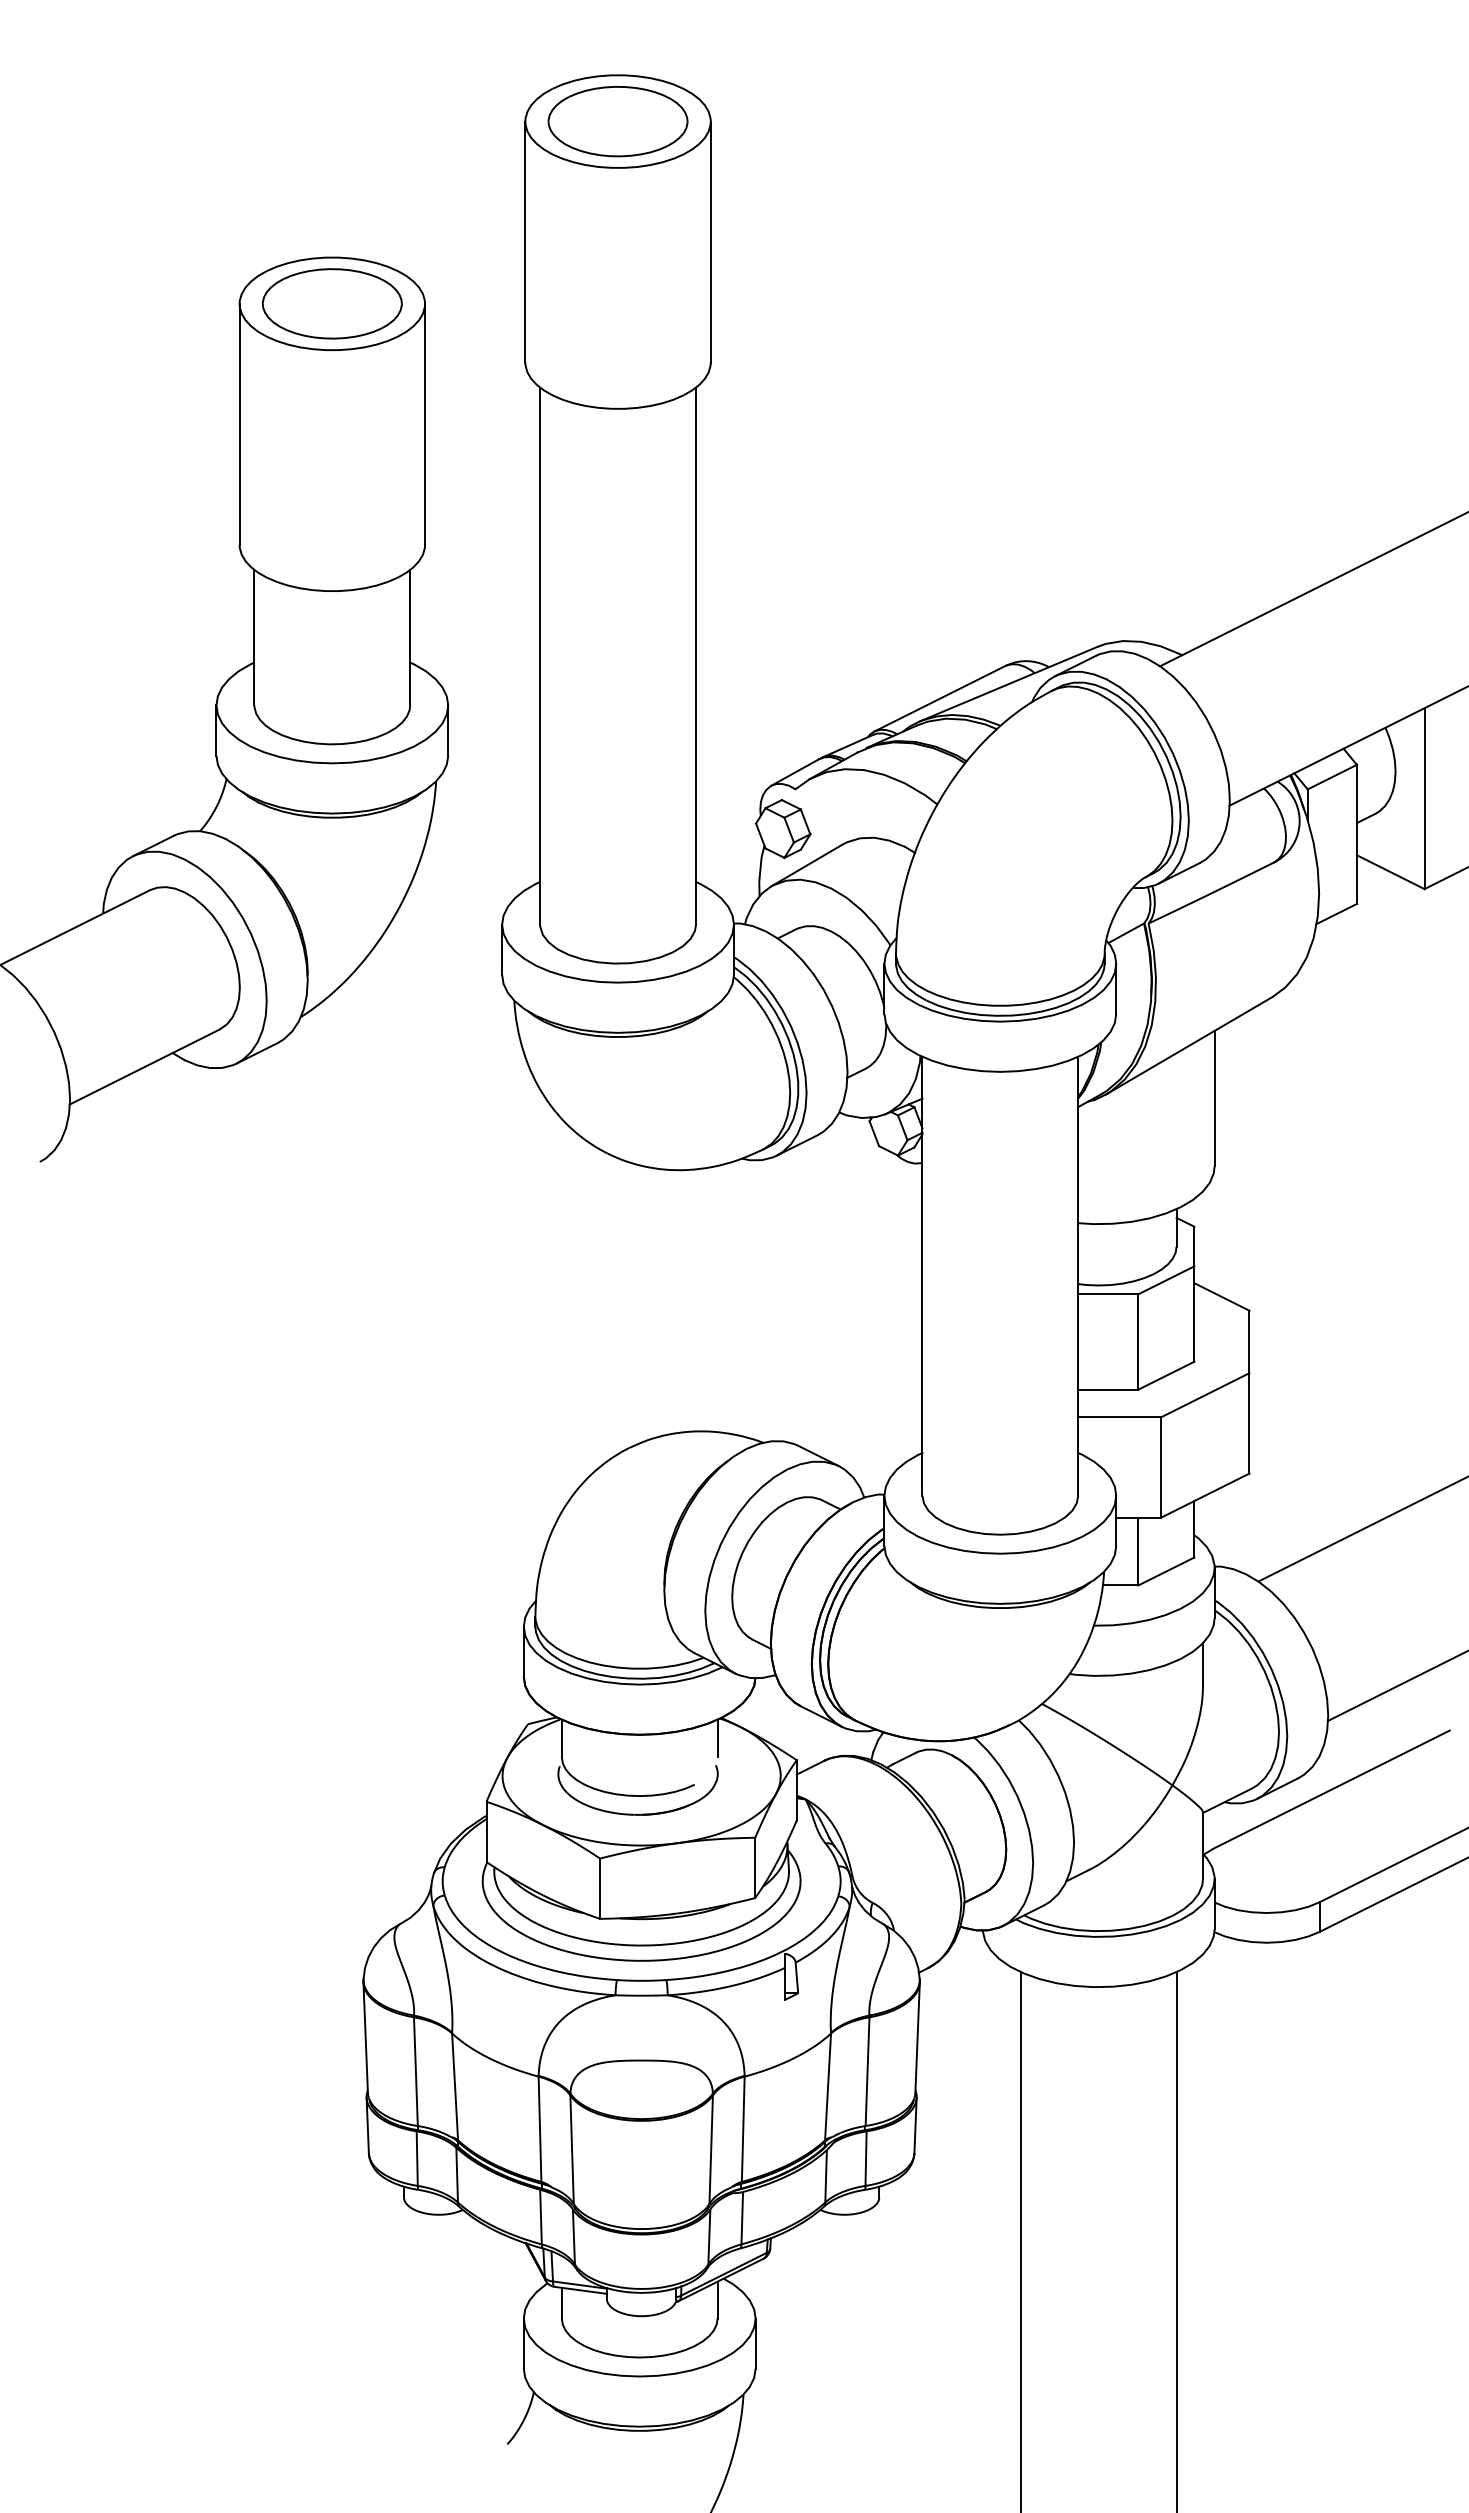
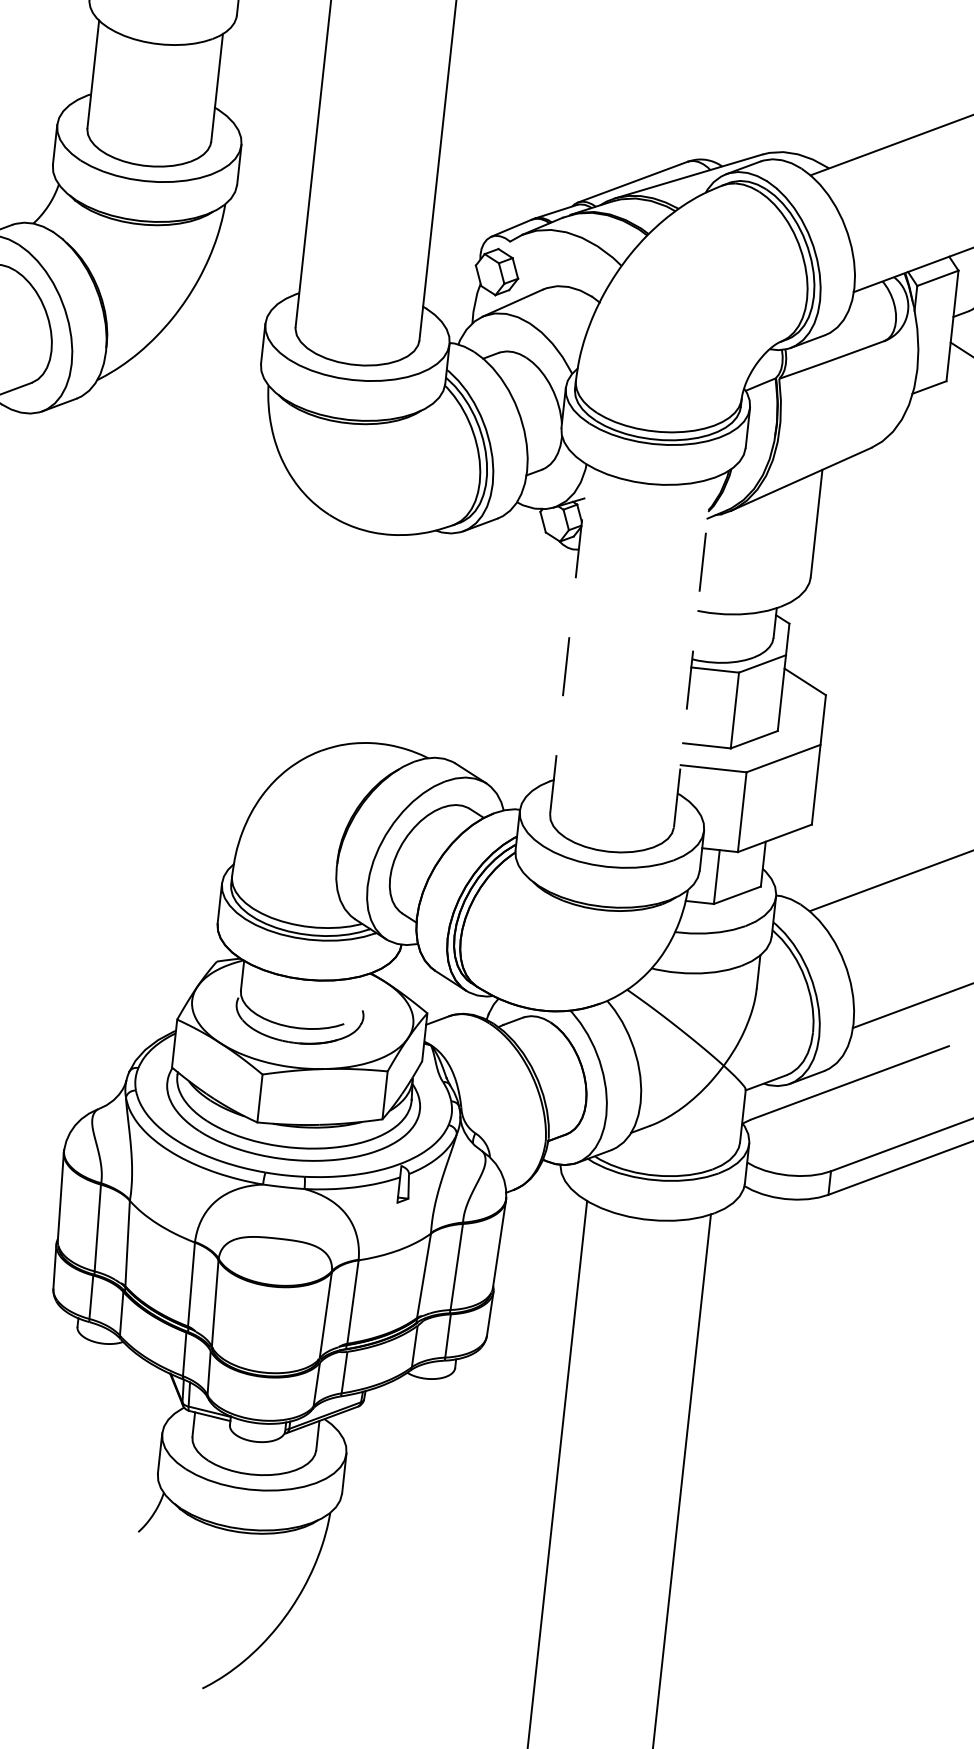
line: (922, 1276) -> (569, 639), solid -> dashed
line: (1078, 1276) -> (693, 653), solid -> dashed
line: (717, 1738) -> (366, 989), removed

